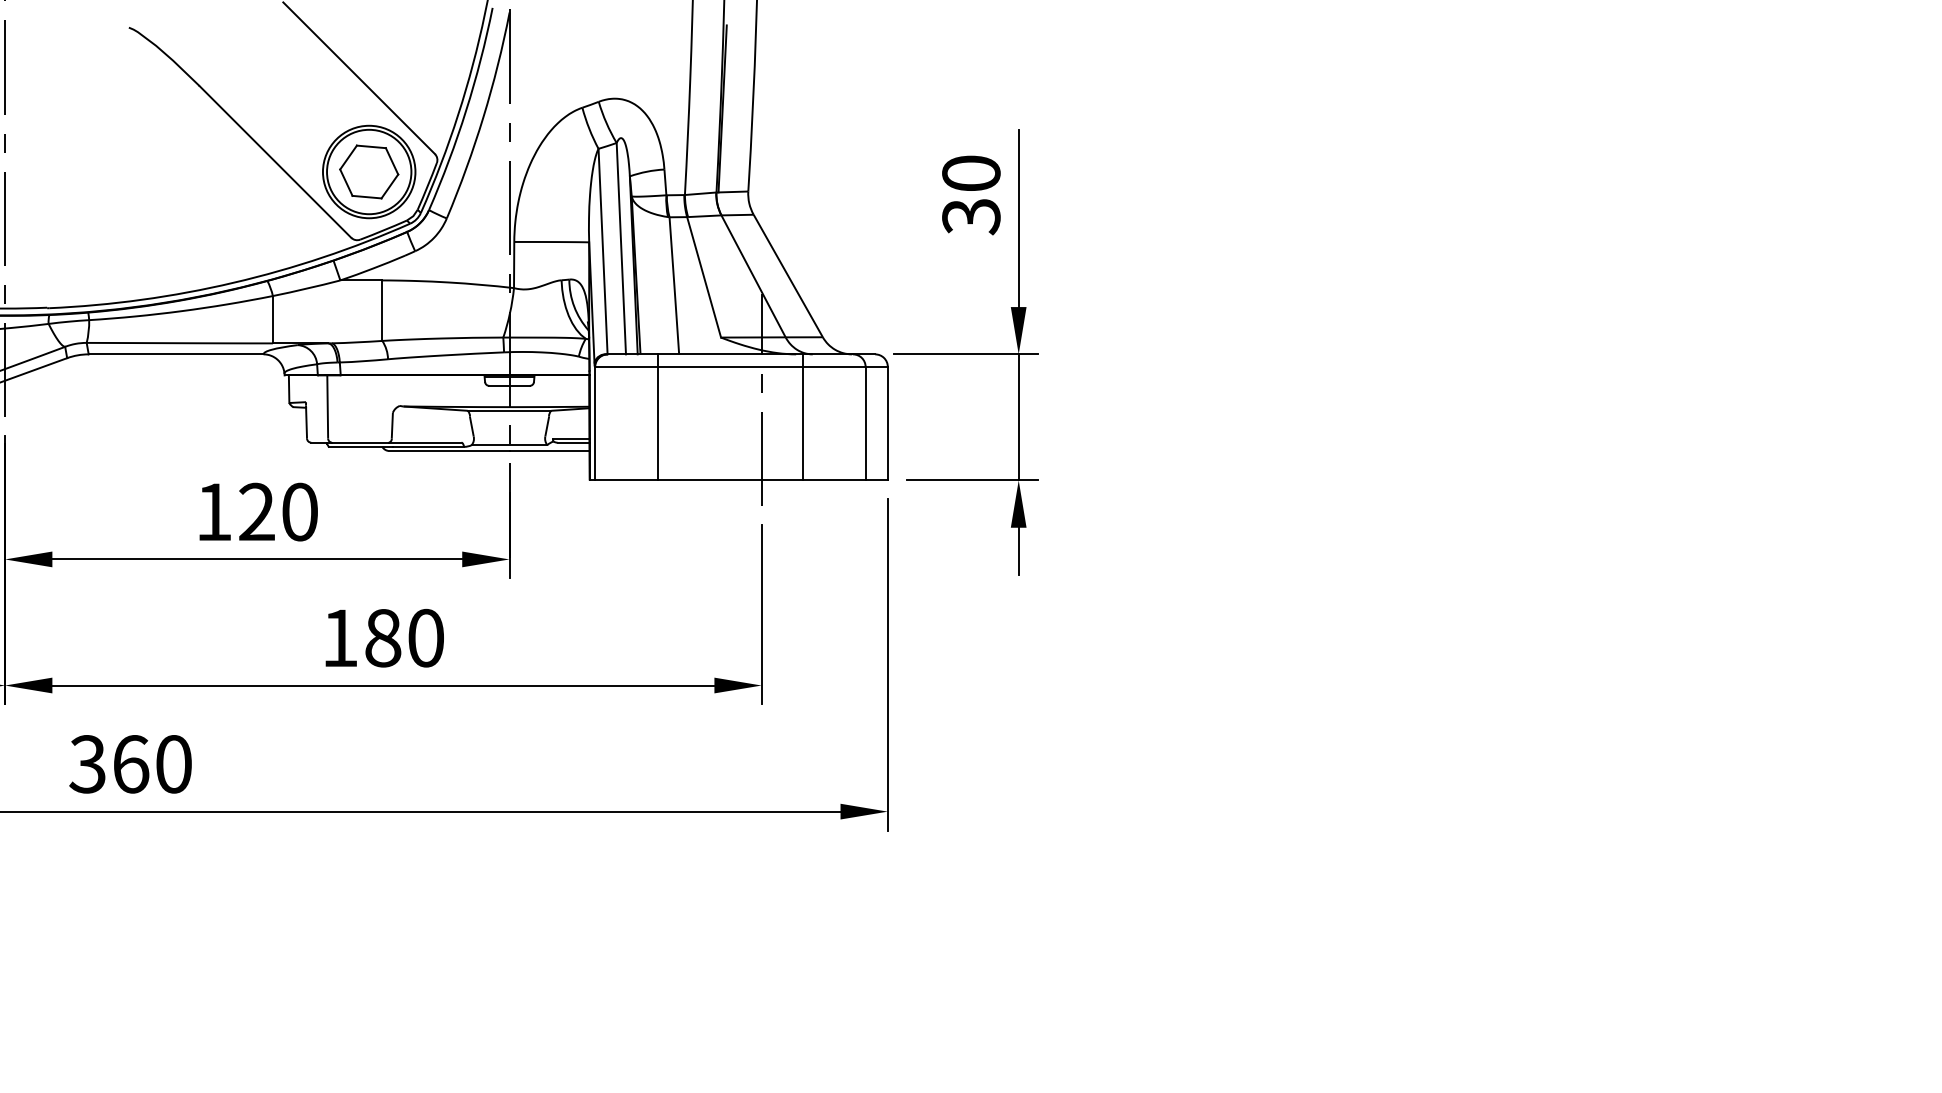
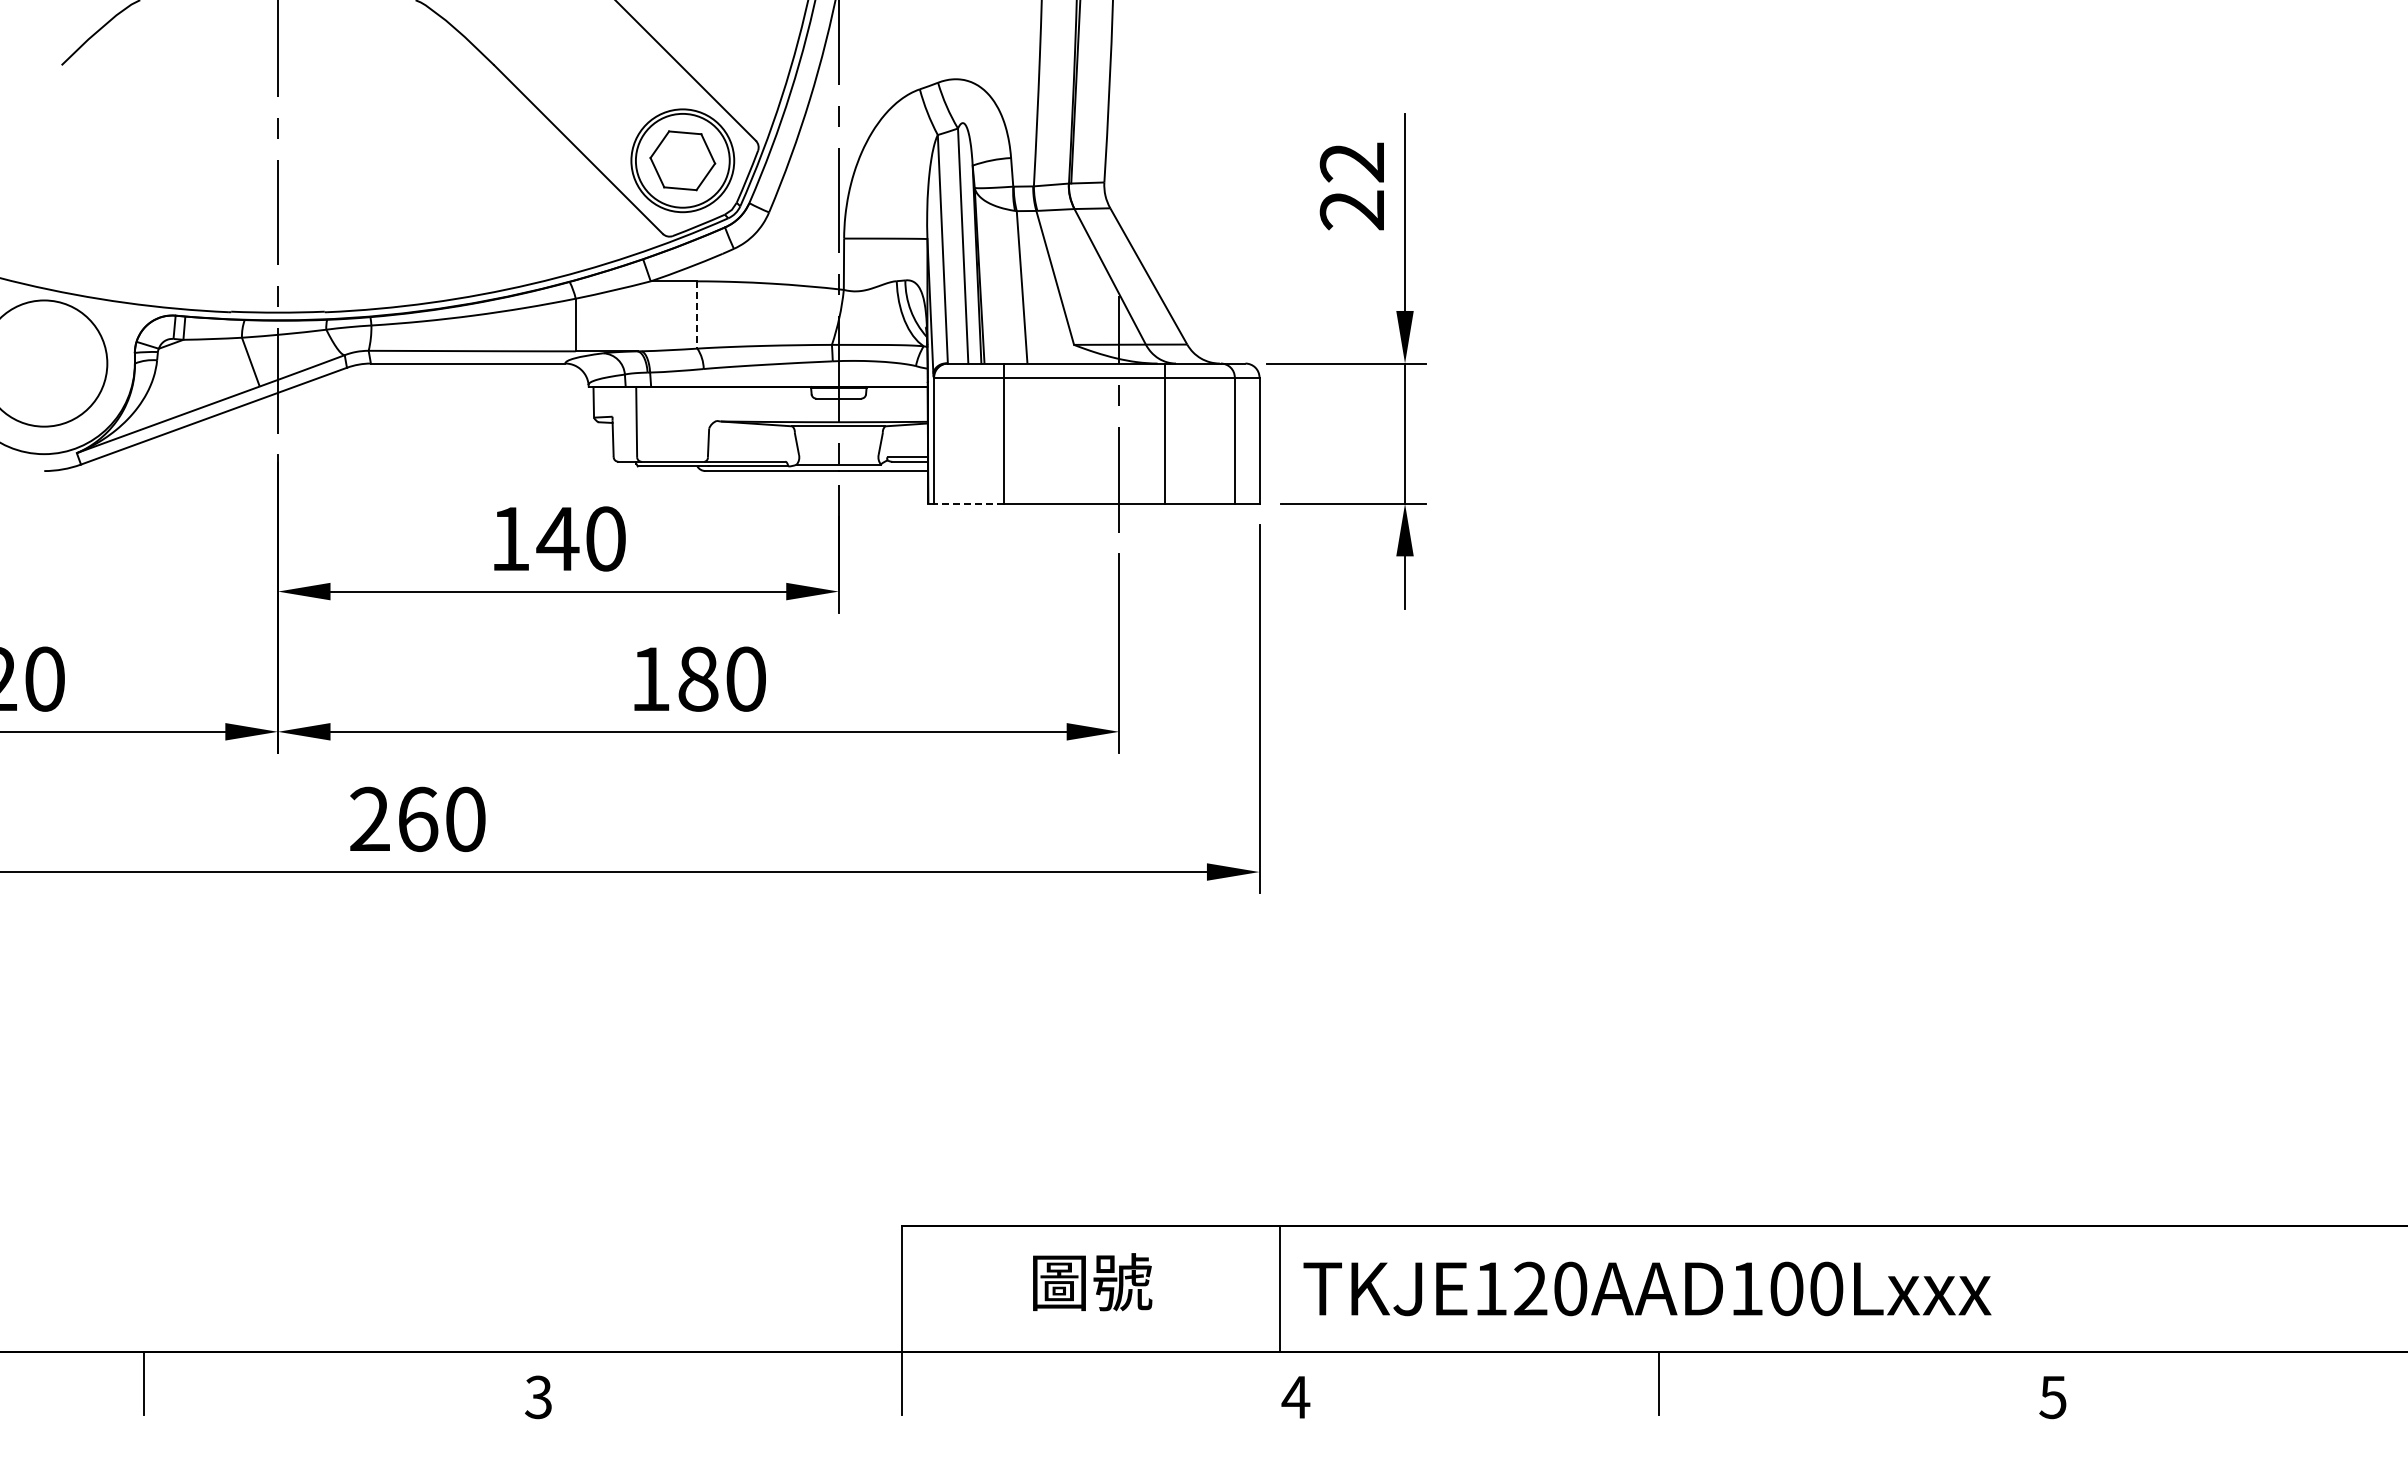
text: (971, 195) -> (1352, 186), 30 -> 22
line: (382, 311) -> (697, 315), solid -> dashed
line: (626, 480) -> (968, 503), solid -> dashed
text: (256, 511) -> (557, 538), 120 -> 140
text: (87, 764) -> (369, 819), 360 -> 260

